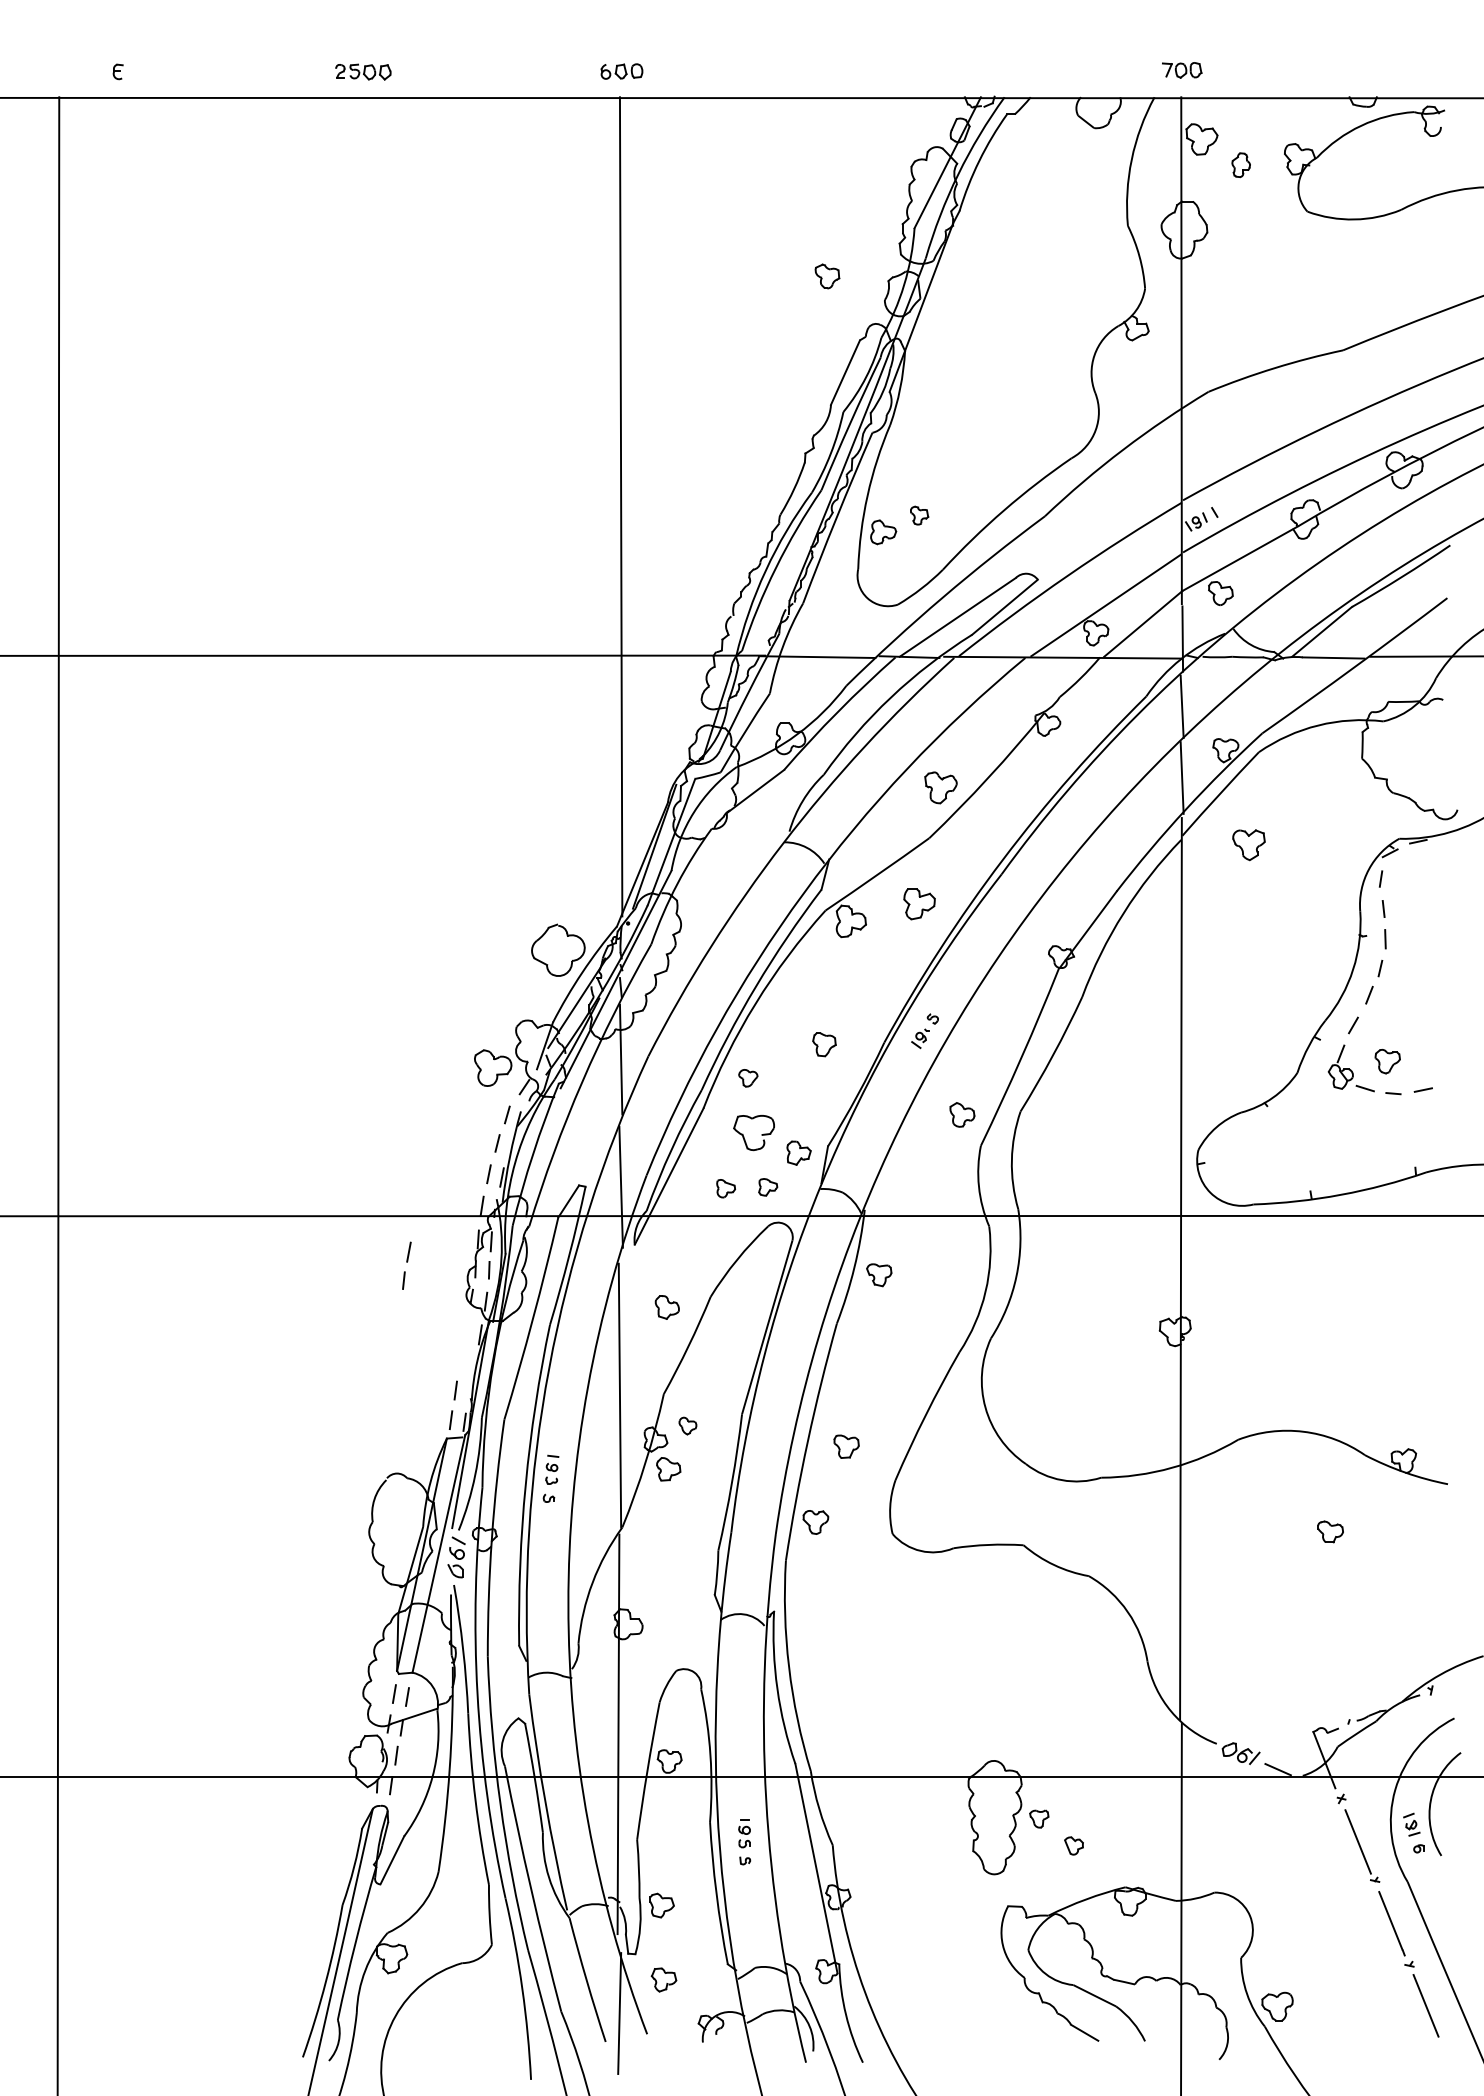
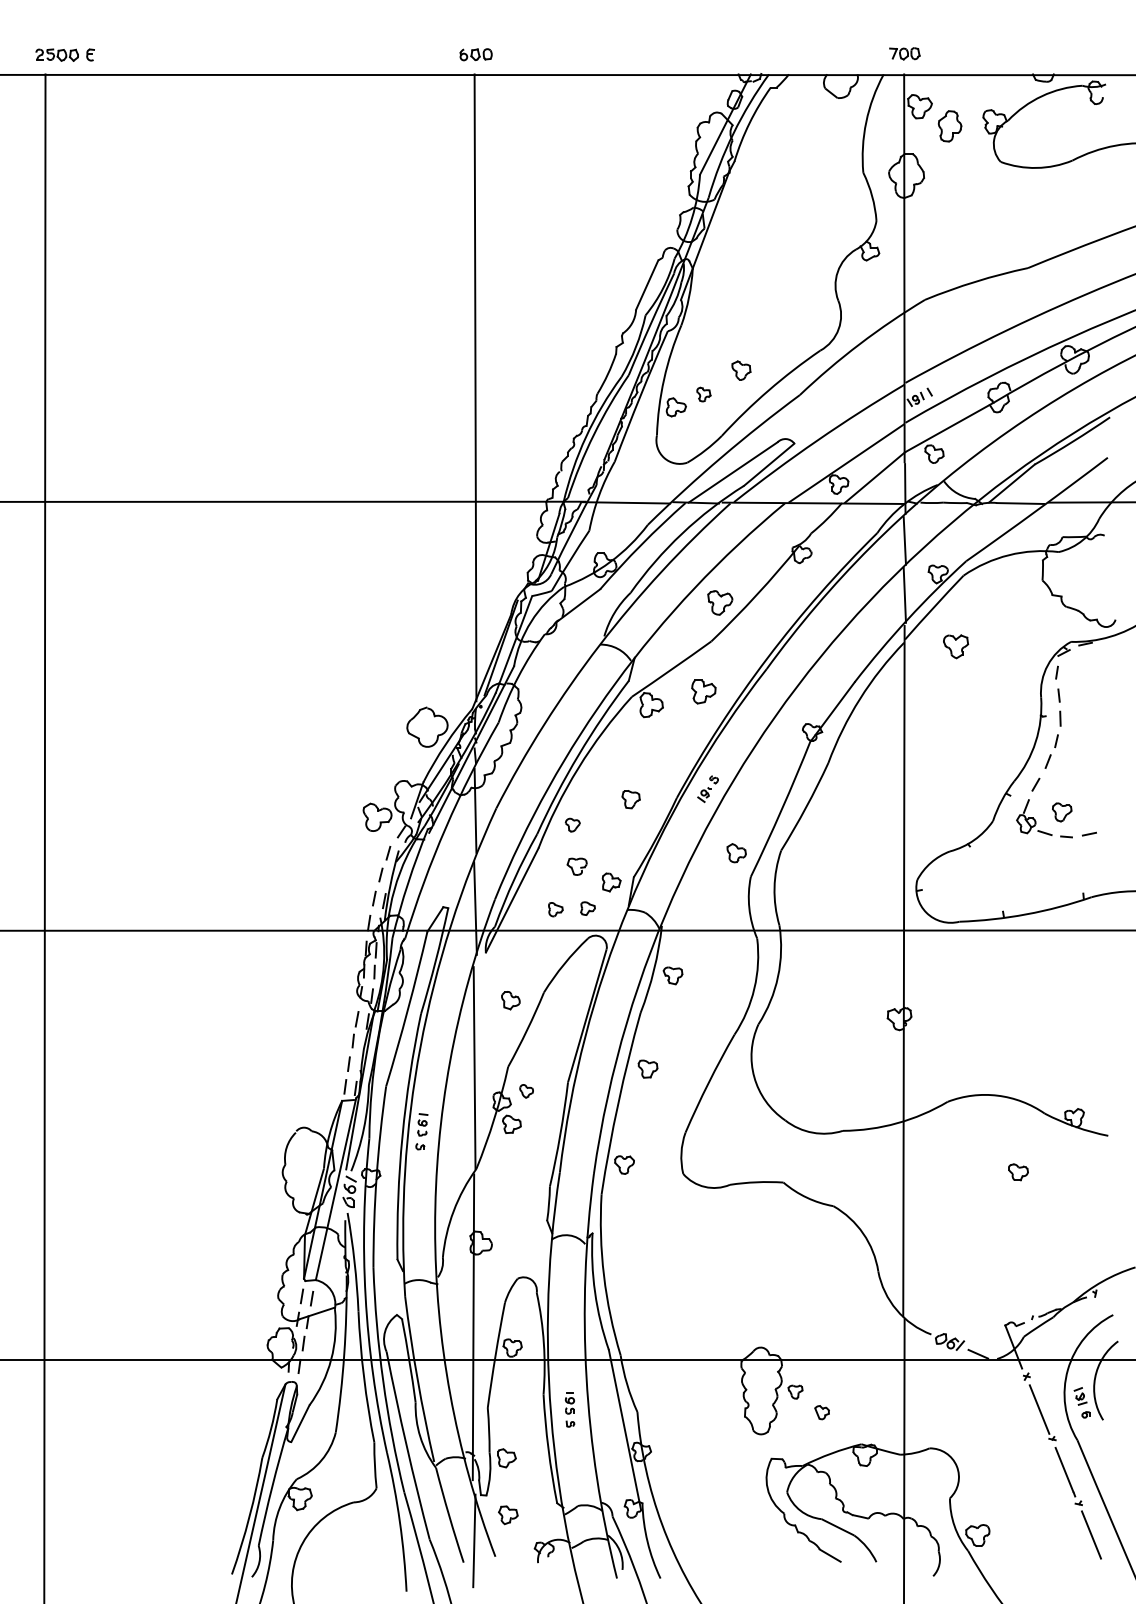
part: (362, 71) -> (56, 54), moved
part: (1240, 165) -> (949, 126), size x1.67
part: (827, 276) -> (741, 370), moved
part: (753, 1132) -> (576, 866), size x0.62
part: (406, 1265) -> (355, 1029), moved
part: (845, 1445) -> (647, 1068), moved

